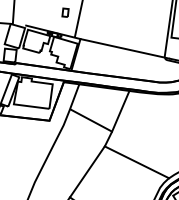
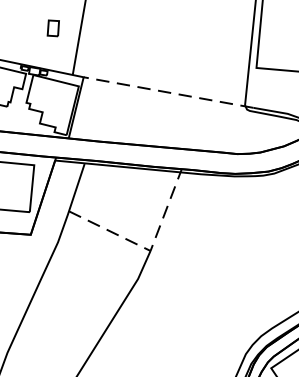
line: (124, 48) -> (168, 91), solid -> dashed
line: (112, 131) -> (151, 250), solid -> dashed
line: (136, 162) -> (199, 307), removed

